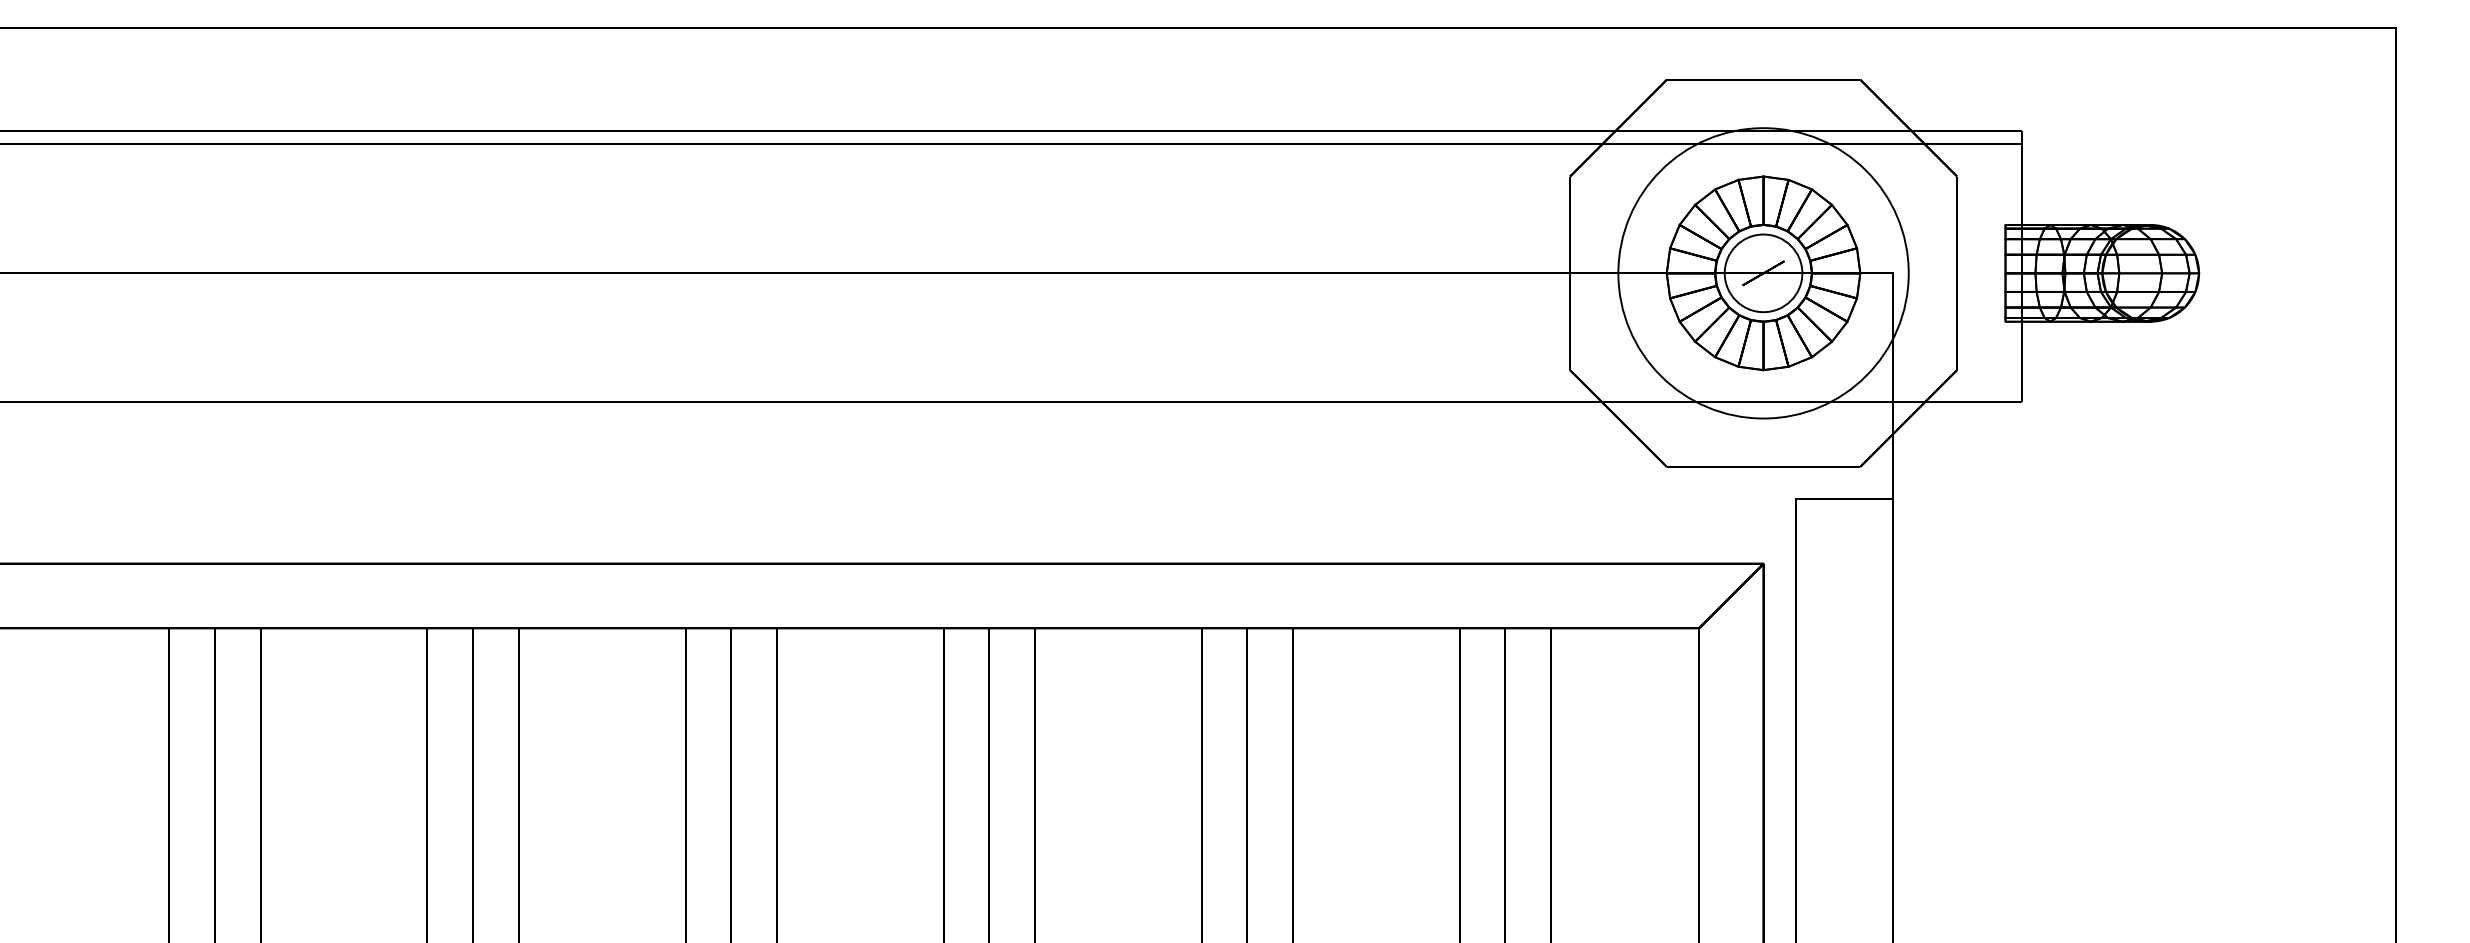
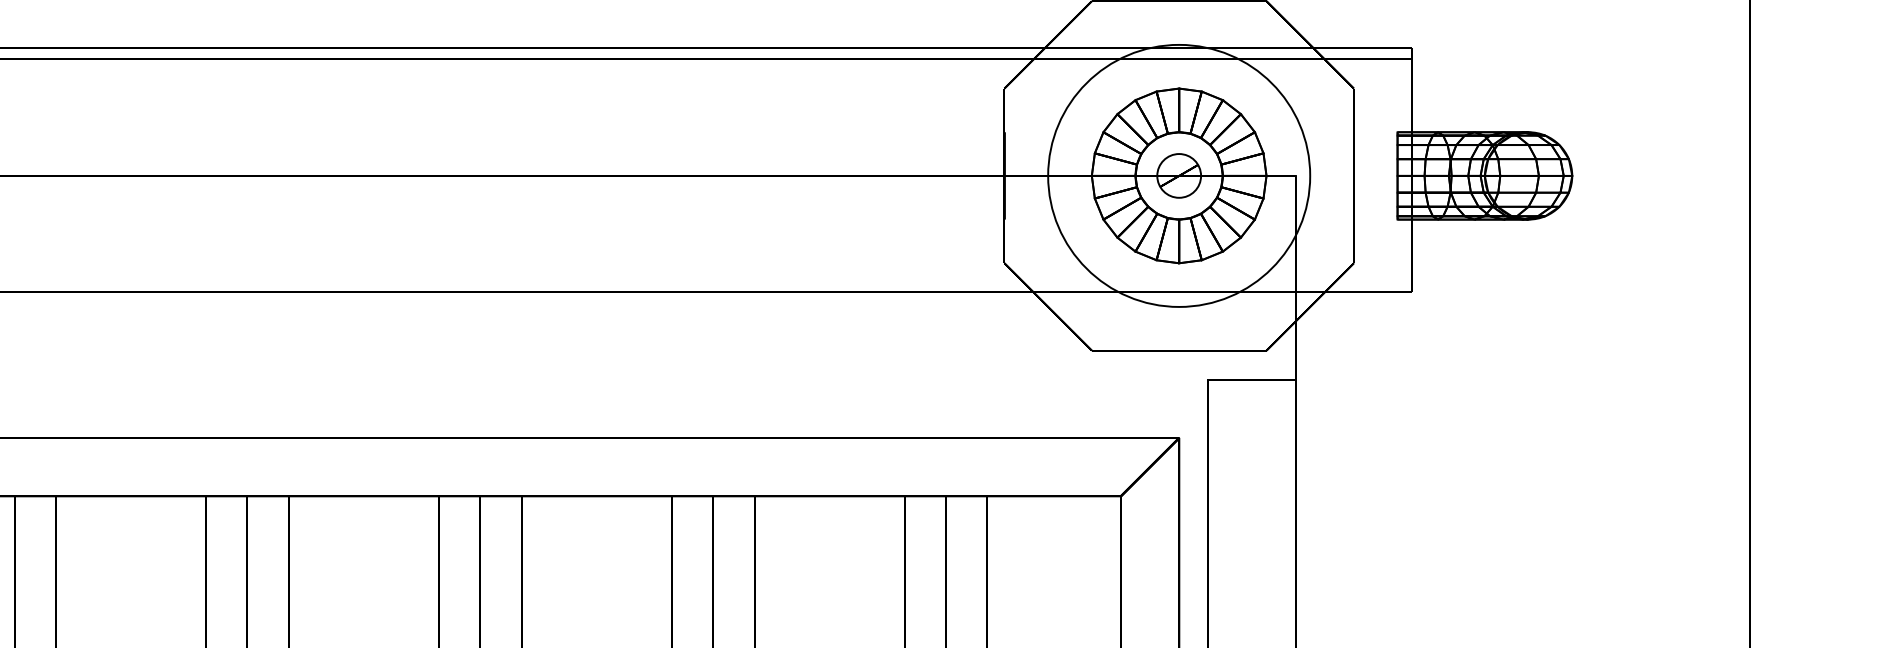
circle: (1763, 273) -> (1179, 176), size x0.62

